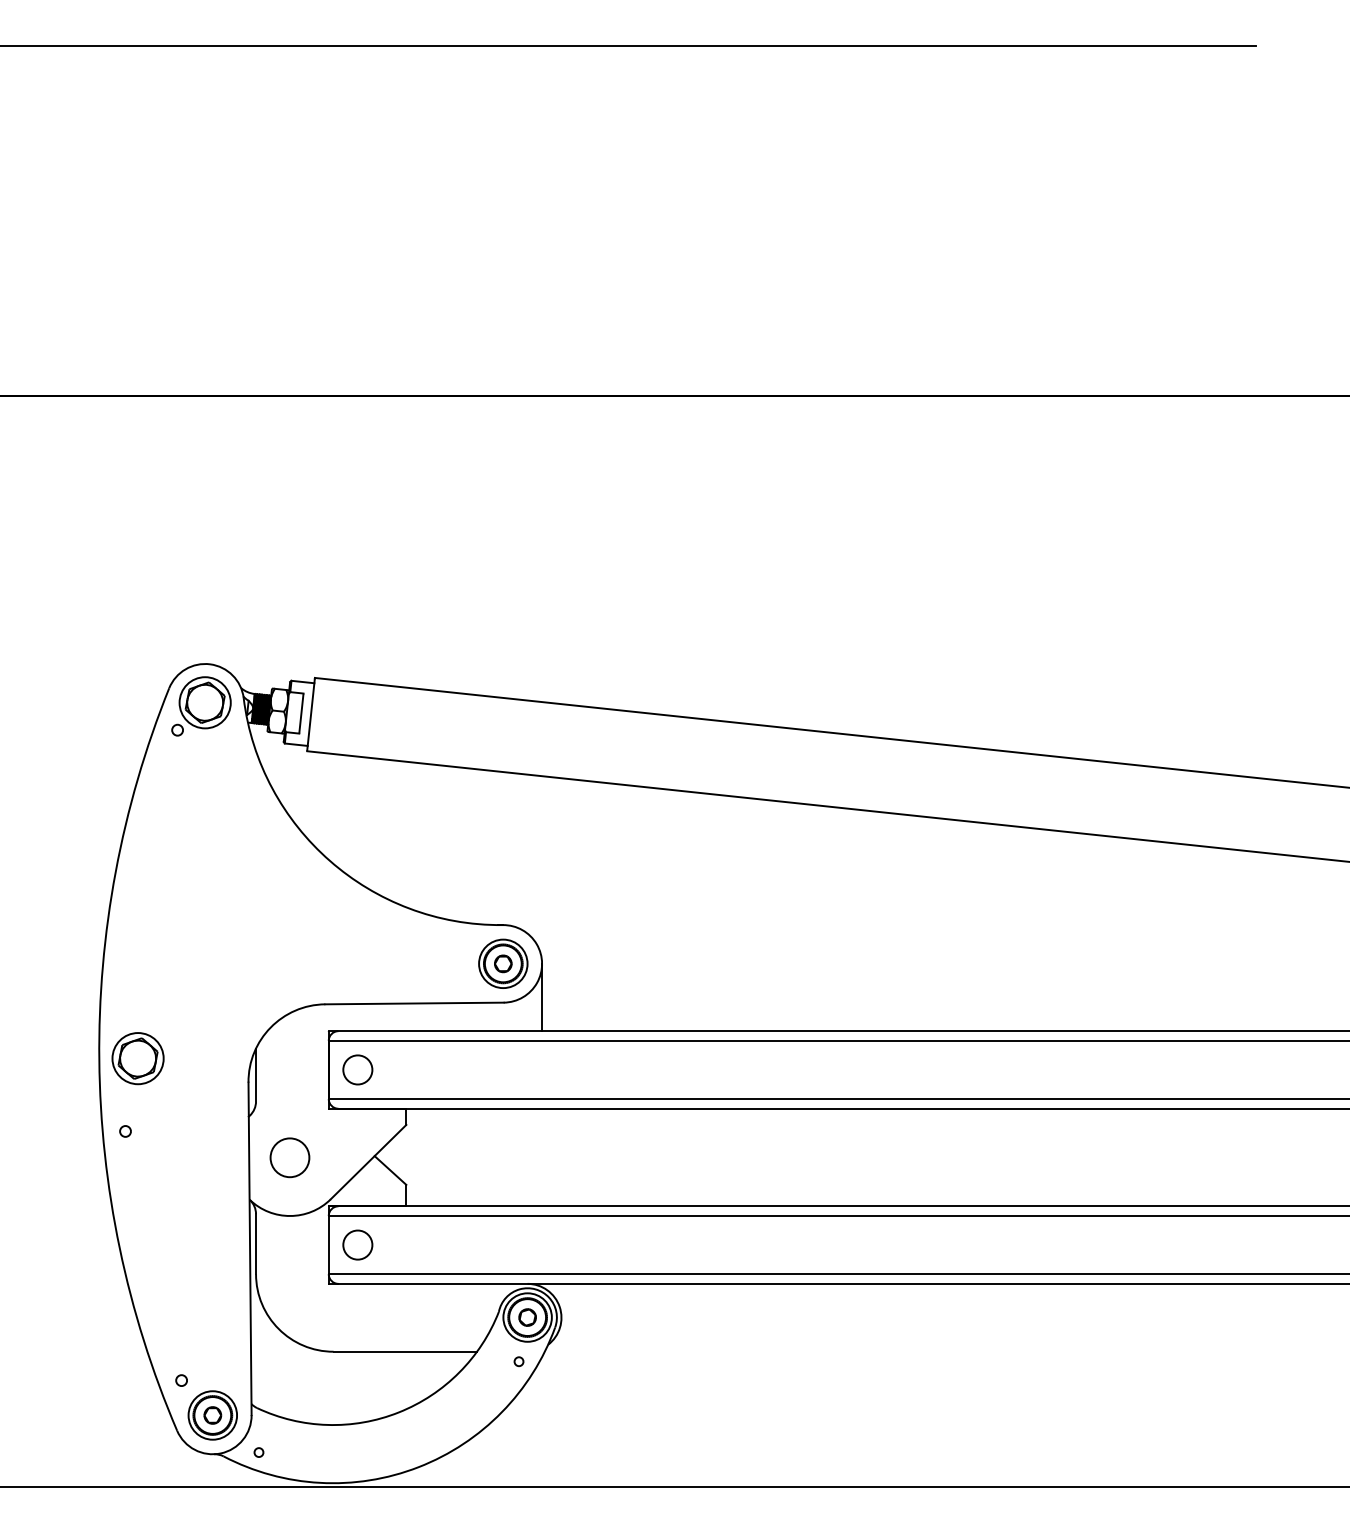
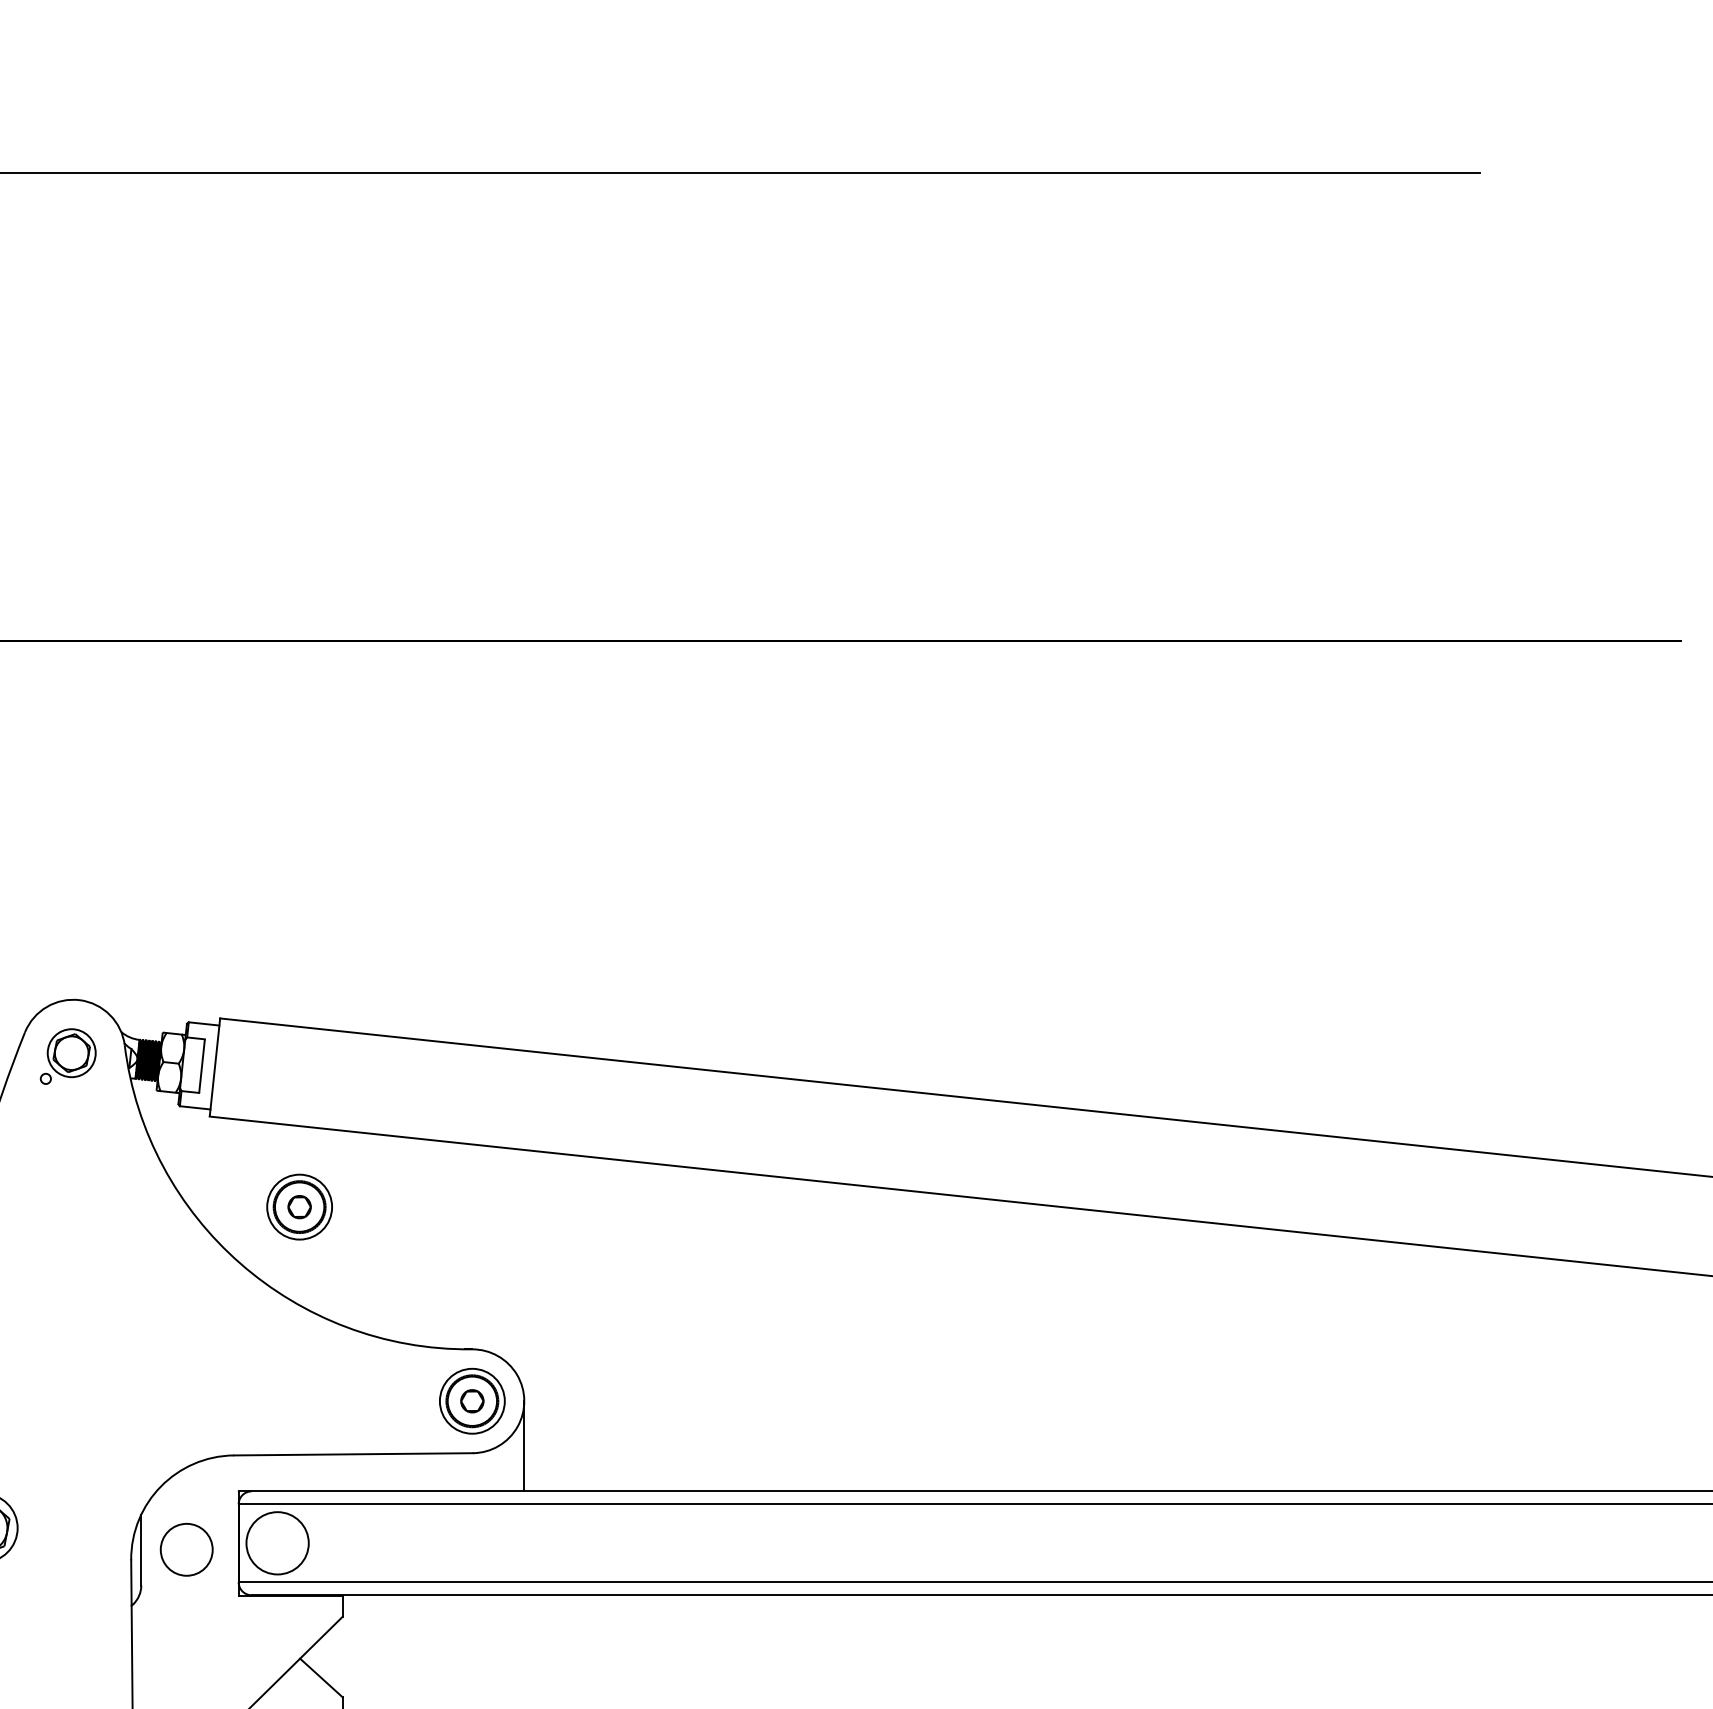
part: (201, 706) -> (68, 1056), size x0.7
part: (374, 818) -> (299, 1206), added
circle: (357, 1069) -> (277, 1542), size x1.6
circle: (289, 1157) -> (186, 1549), moved

